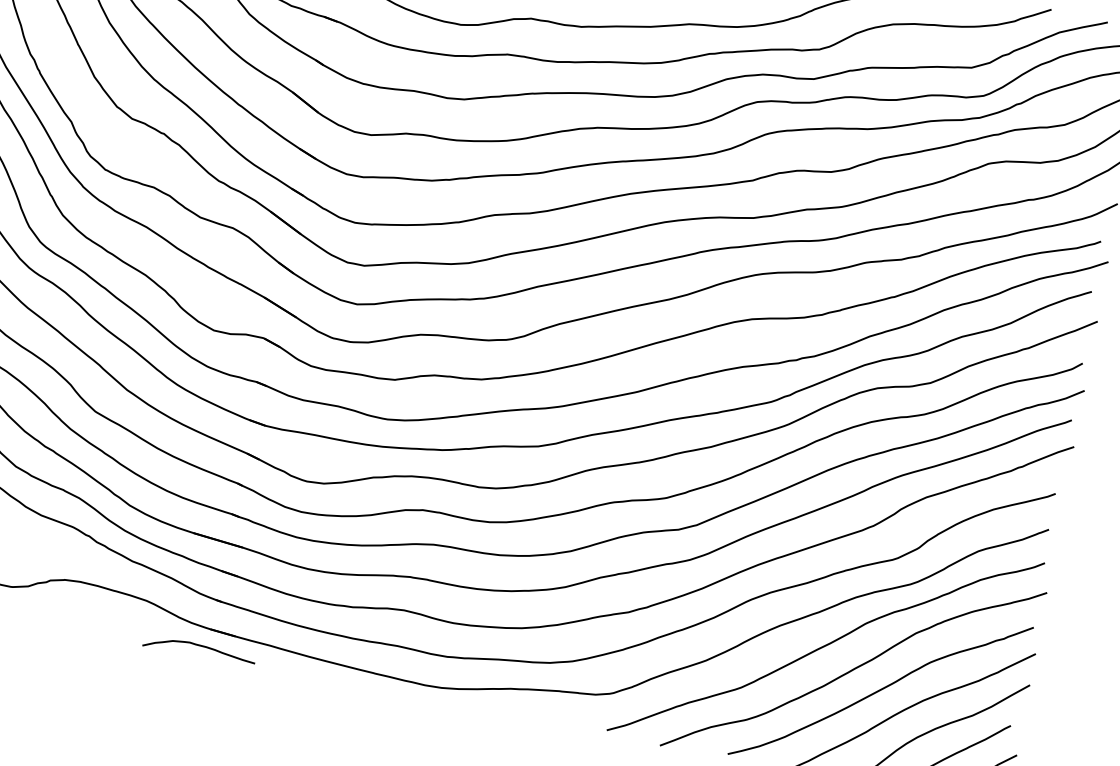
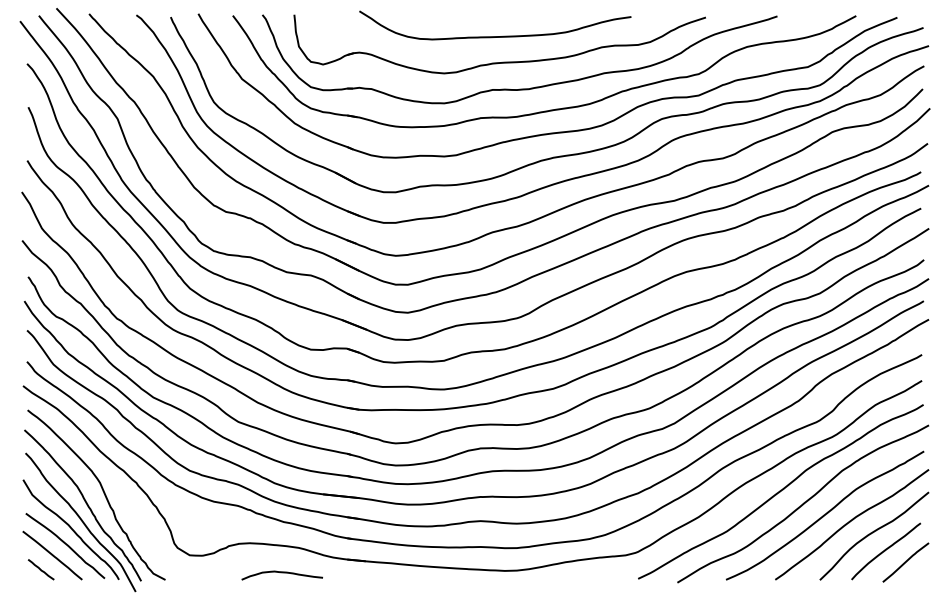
curve: (198, 647) -> (281, 573), moved

